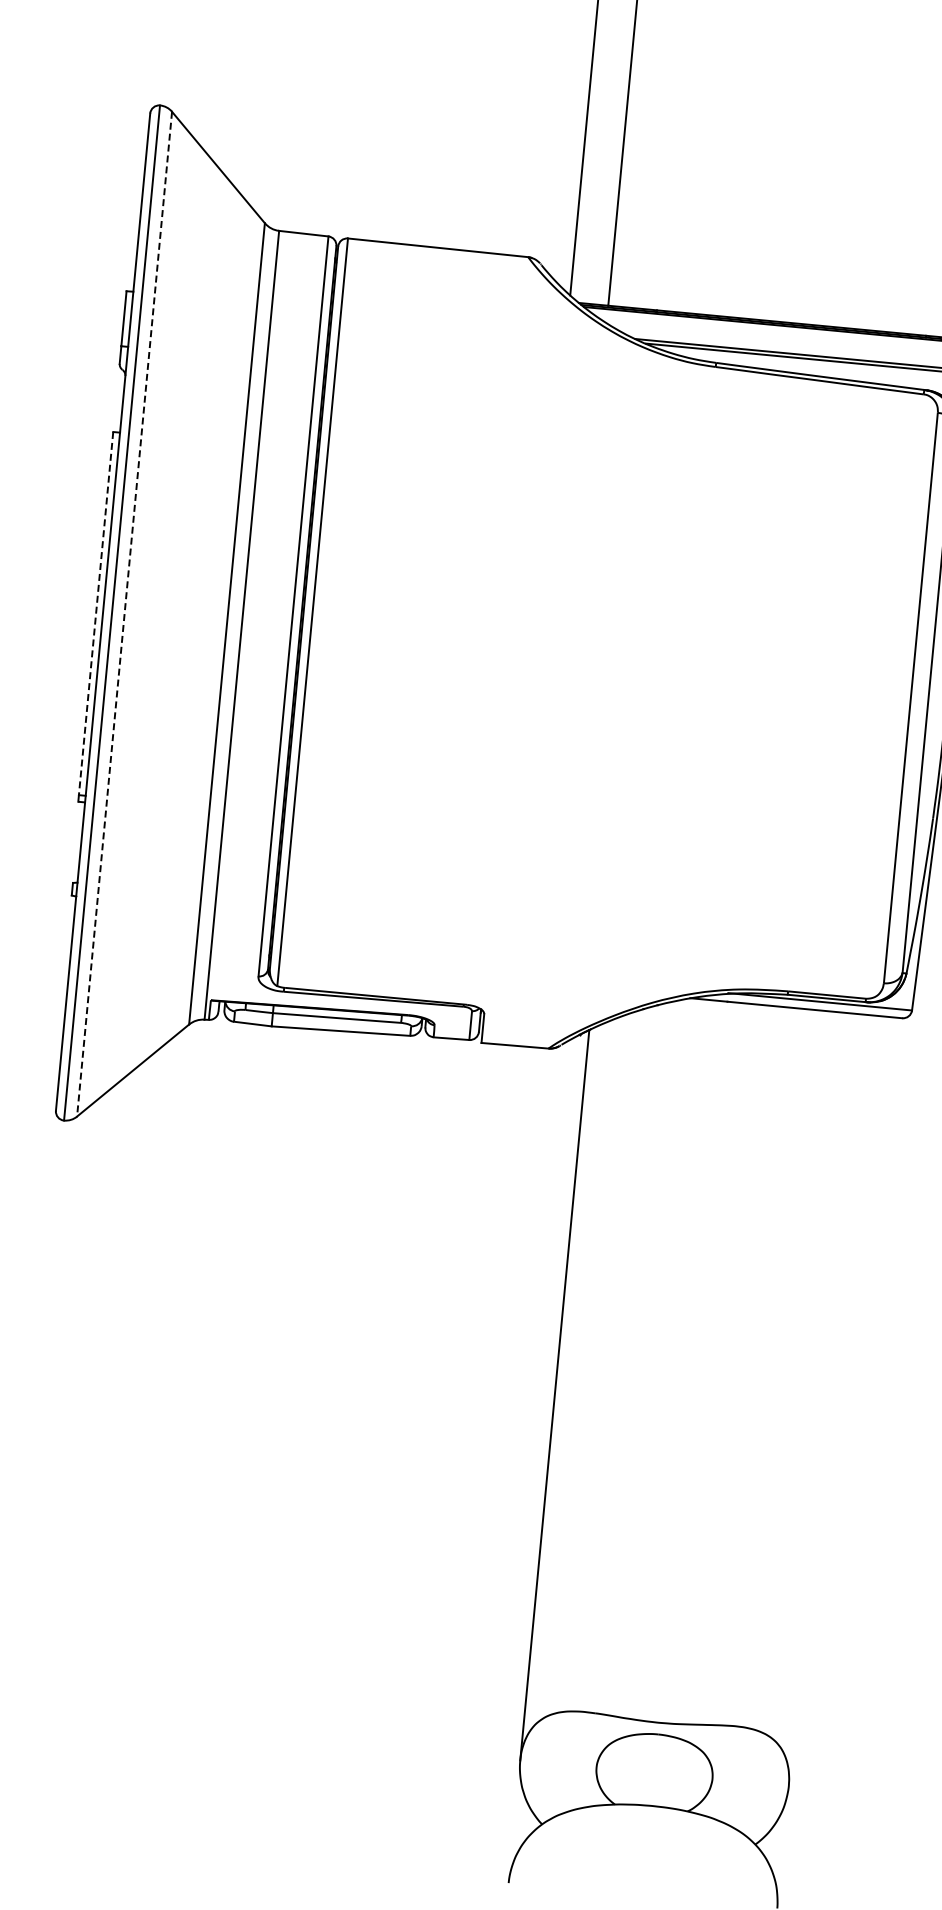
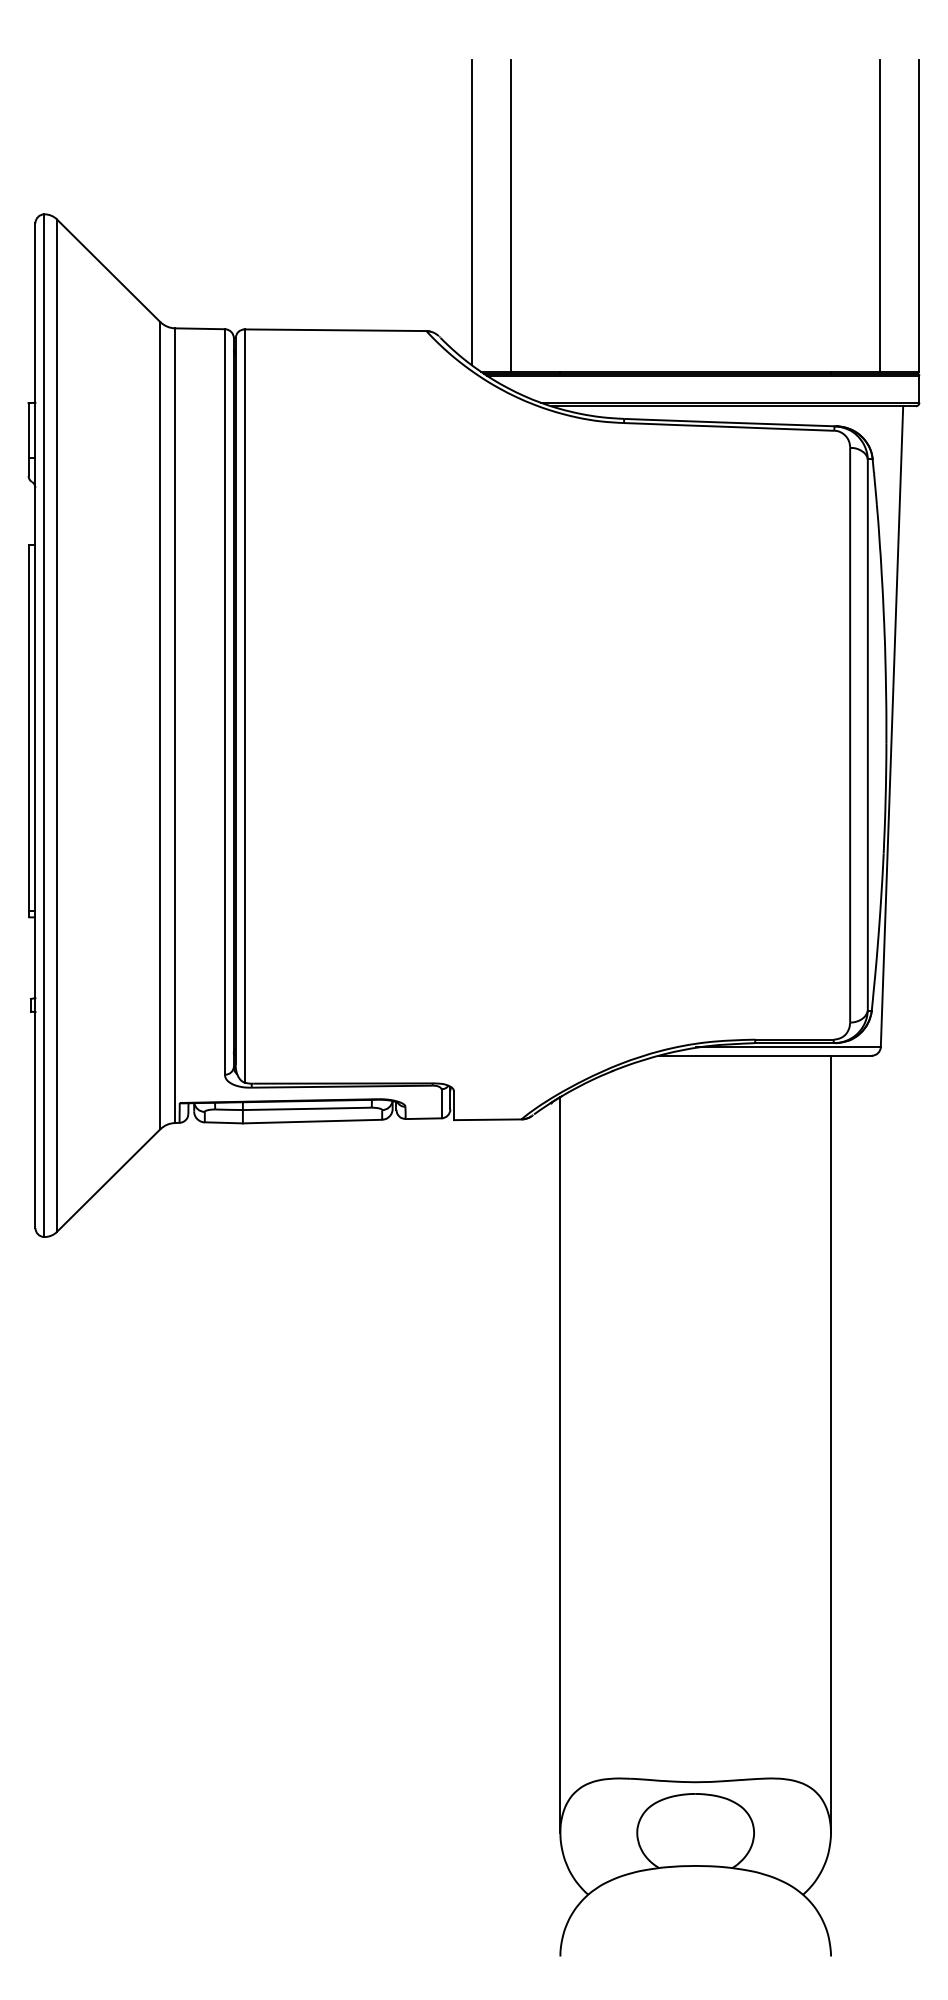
line: (96, 613) -> (28, 727), dashed -> solid
line: (124, 615) -> (57, 726), dashed -> solid
line: (825, 1399) -> (831, 1443), added

